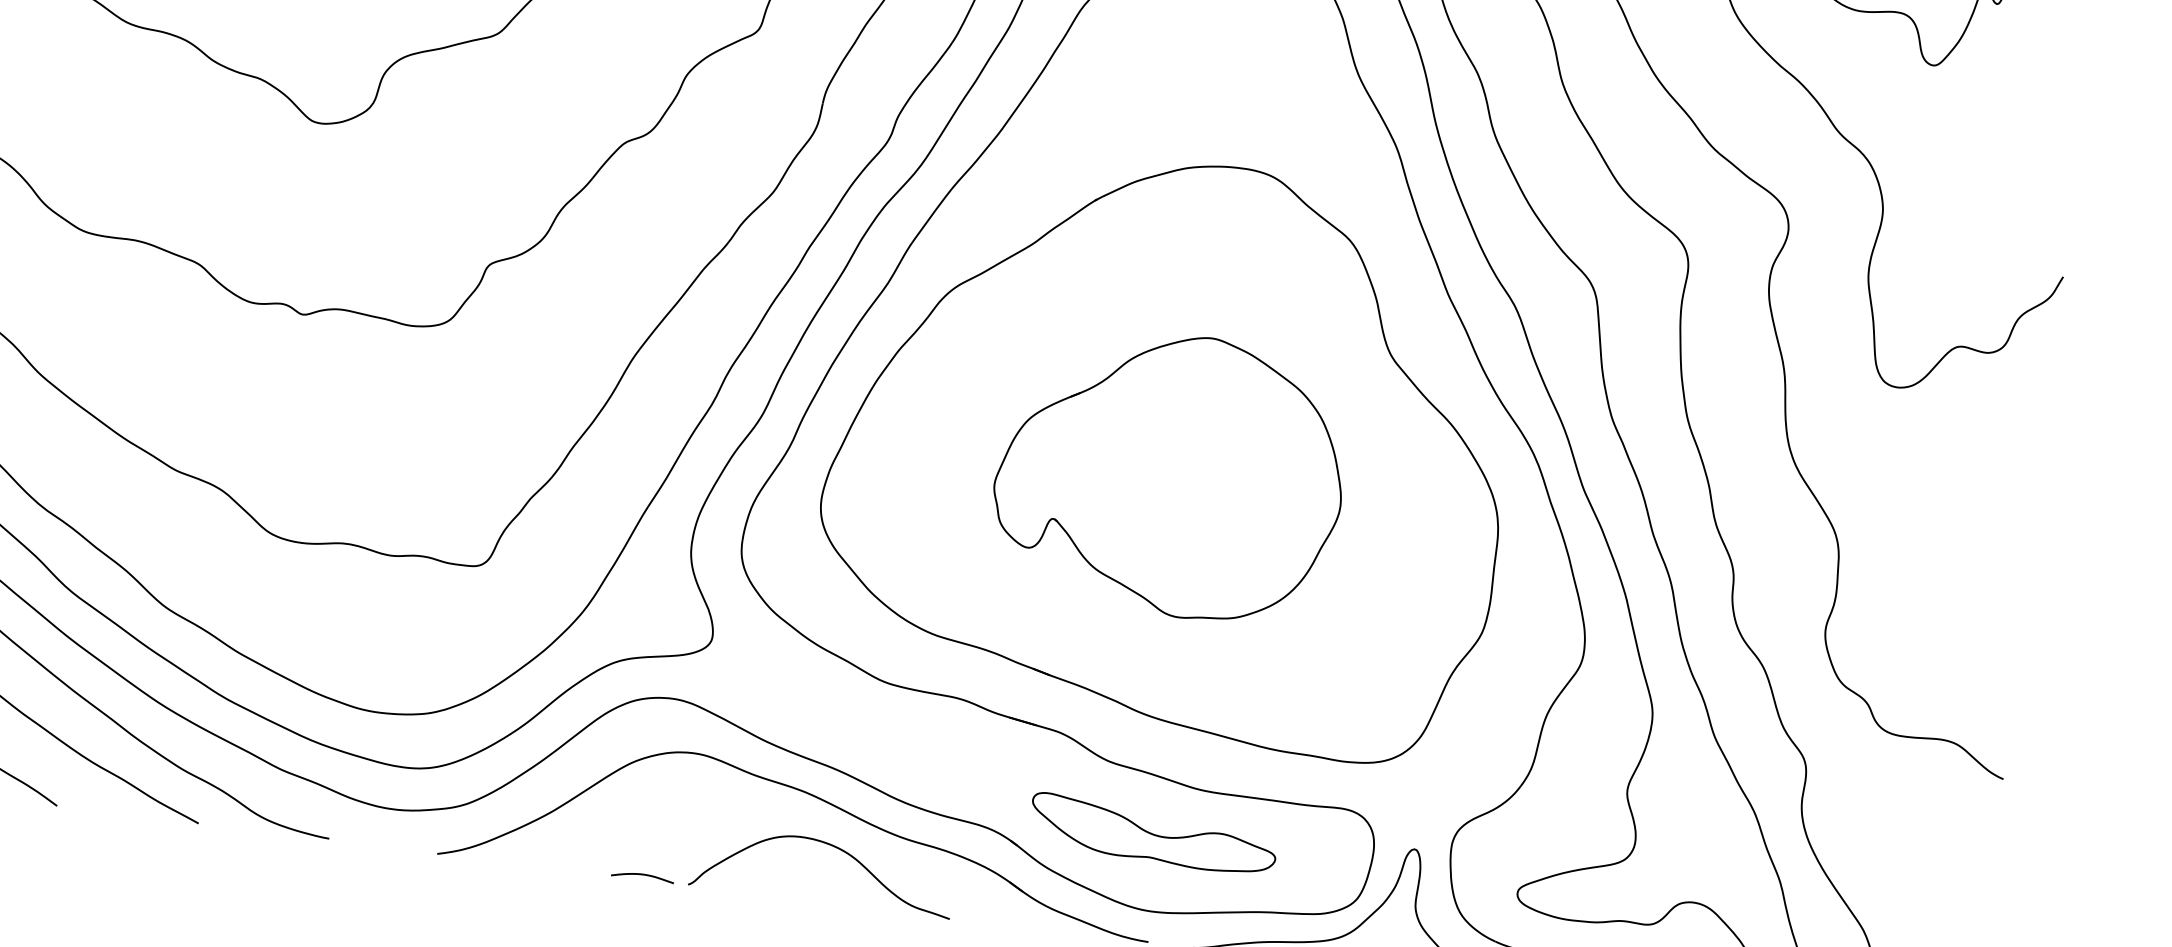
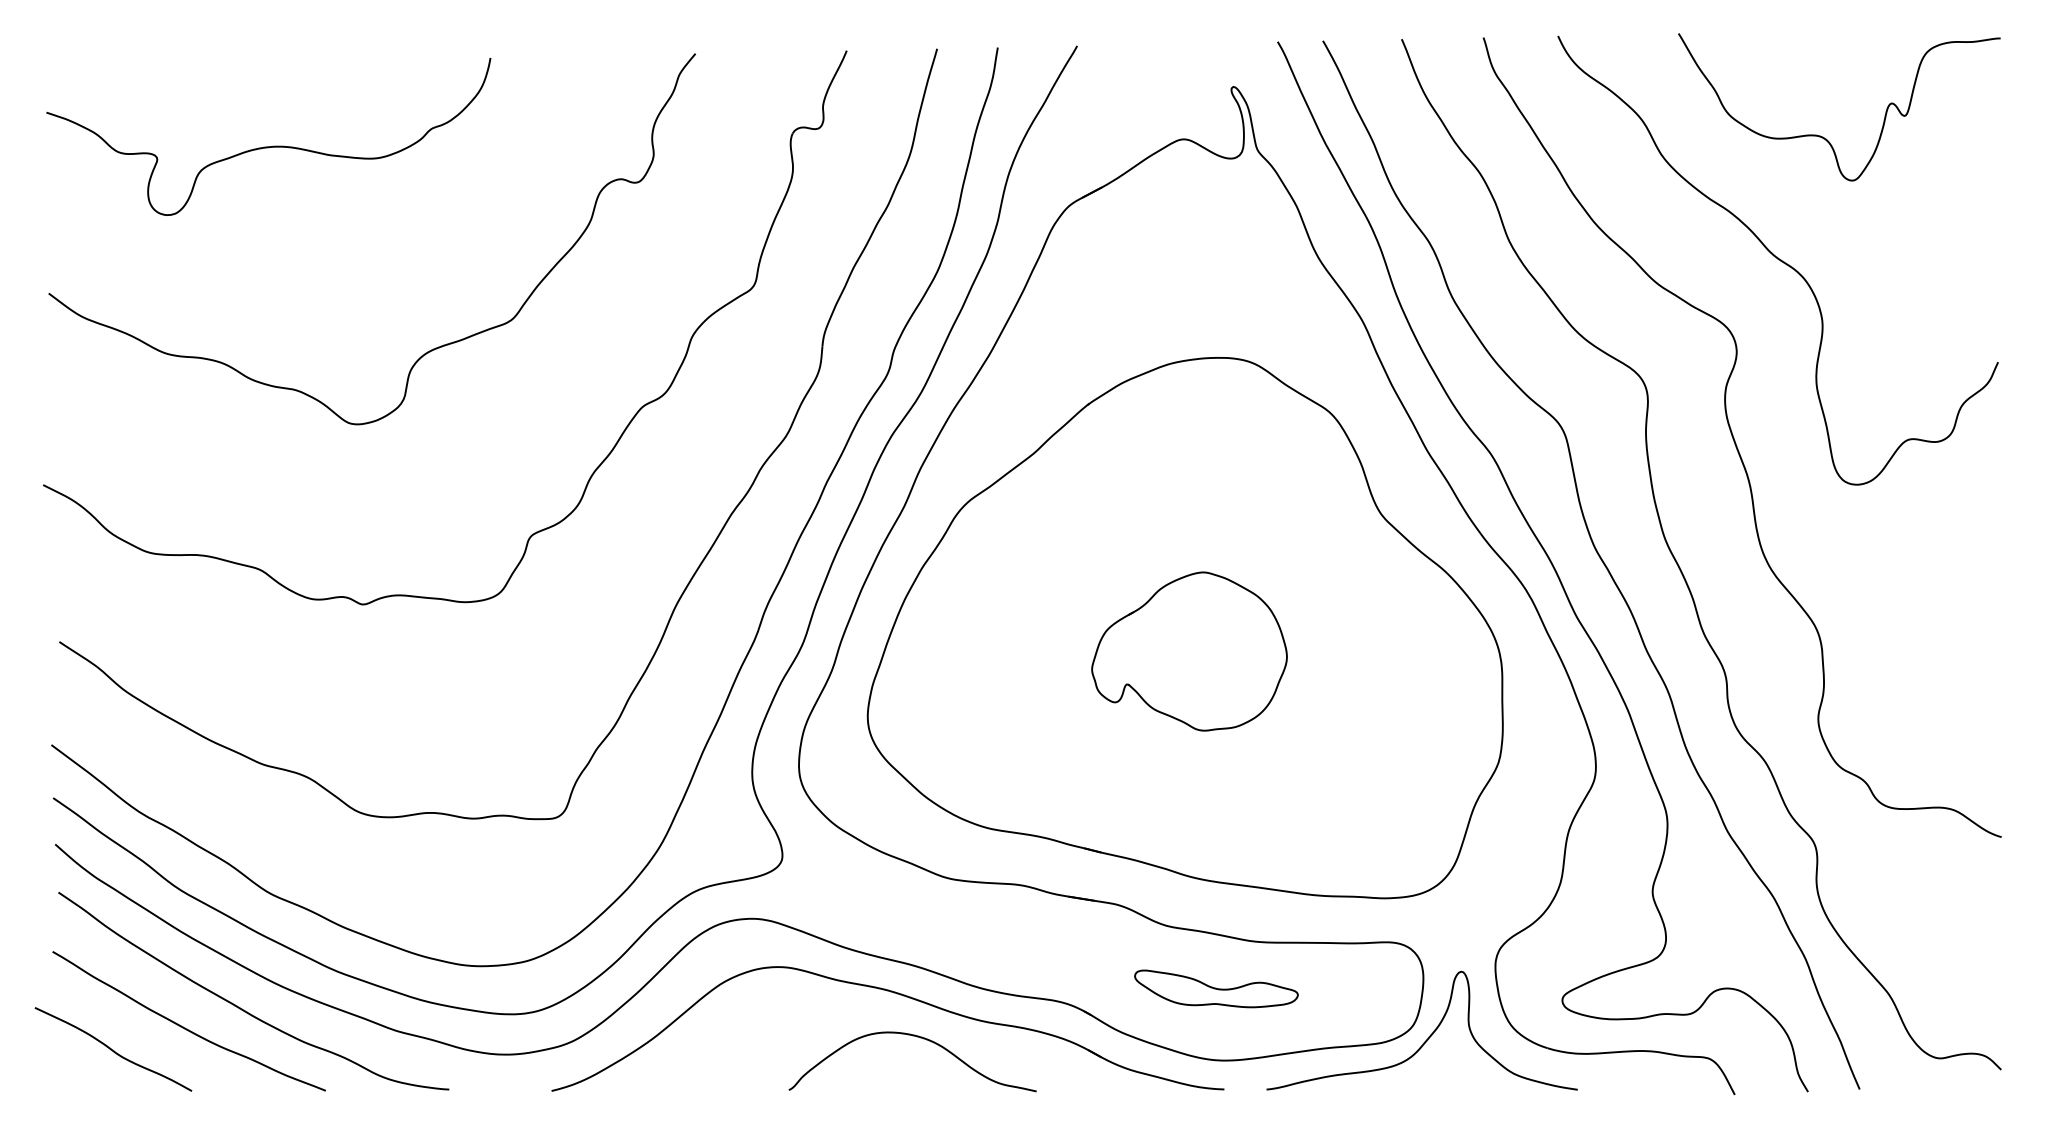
part: (1170, 474) -> (1189, 651), size x0.6
part: (1153, 834) -> (1216, 988), size x0.7
curve: (642, 875) -> (745, 1086), removed

